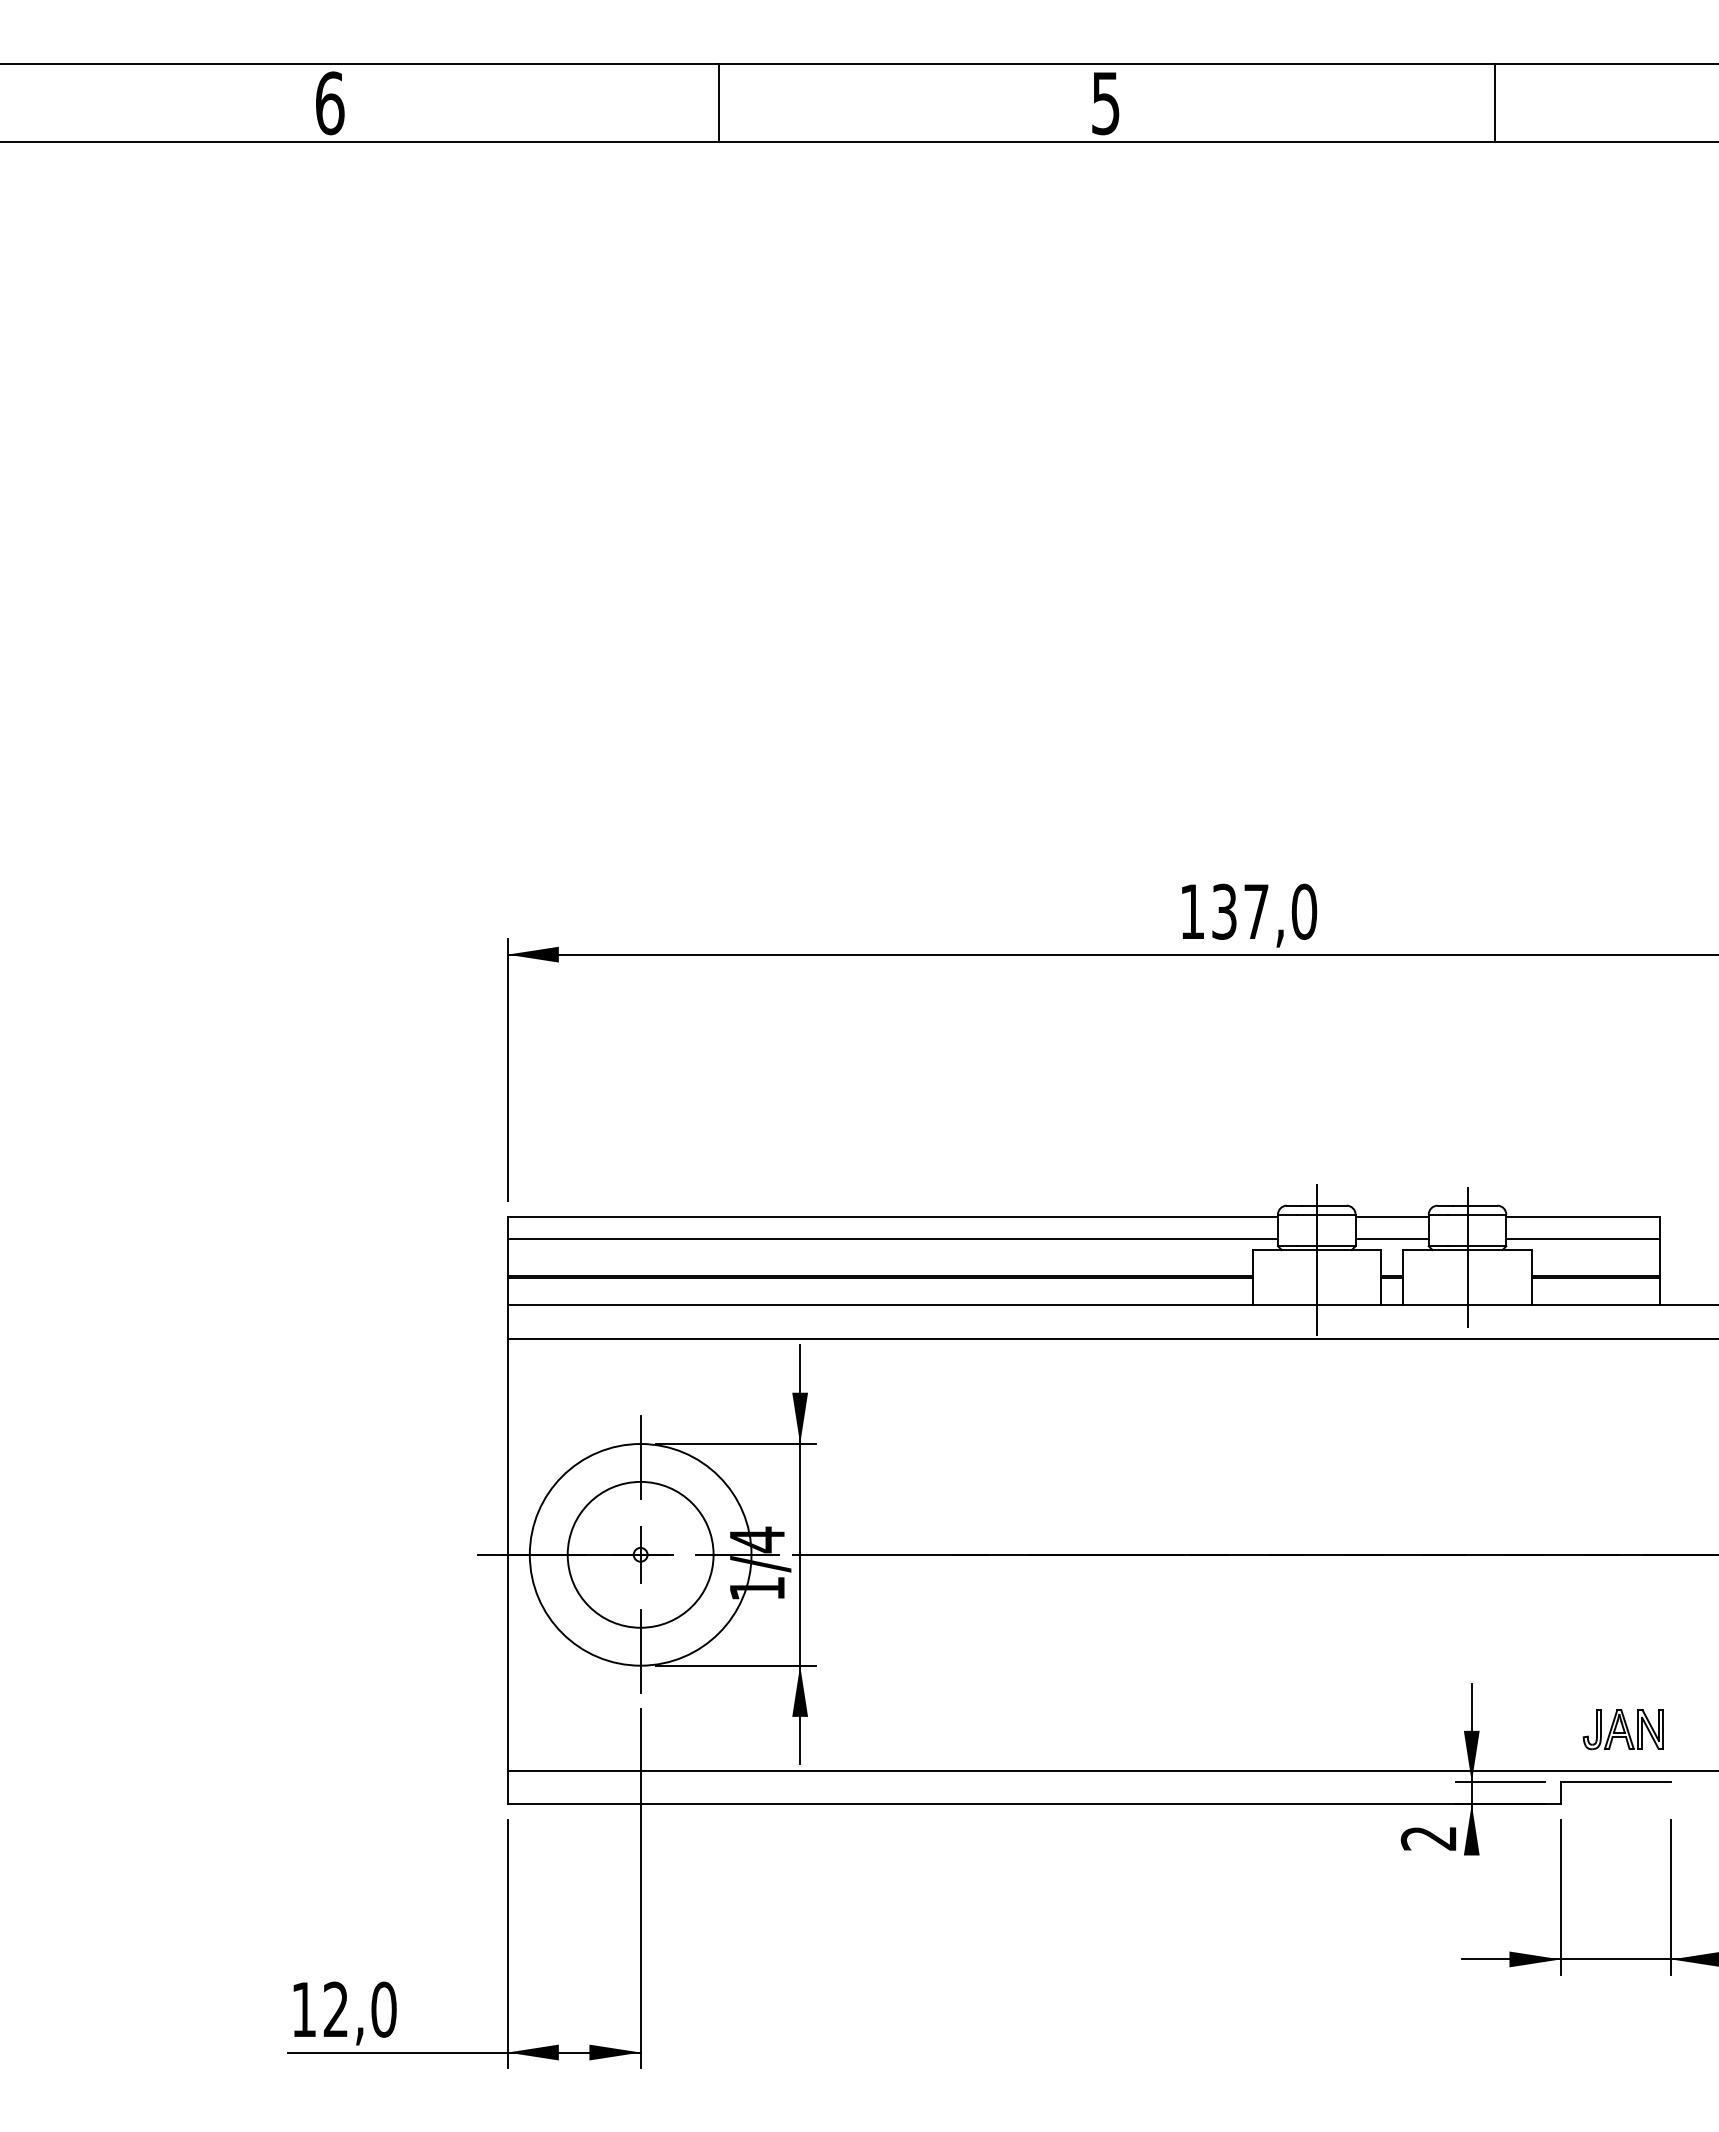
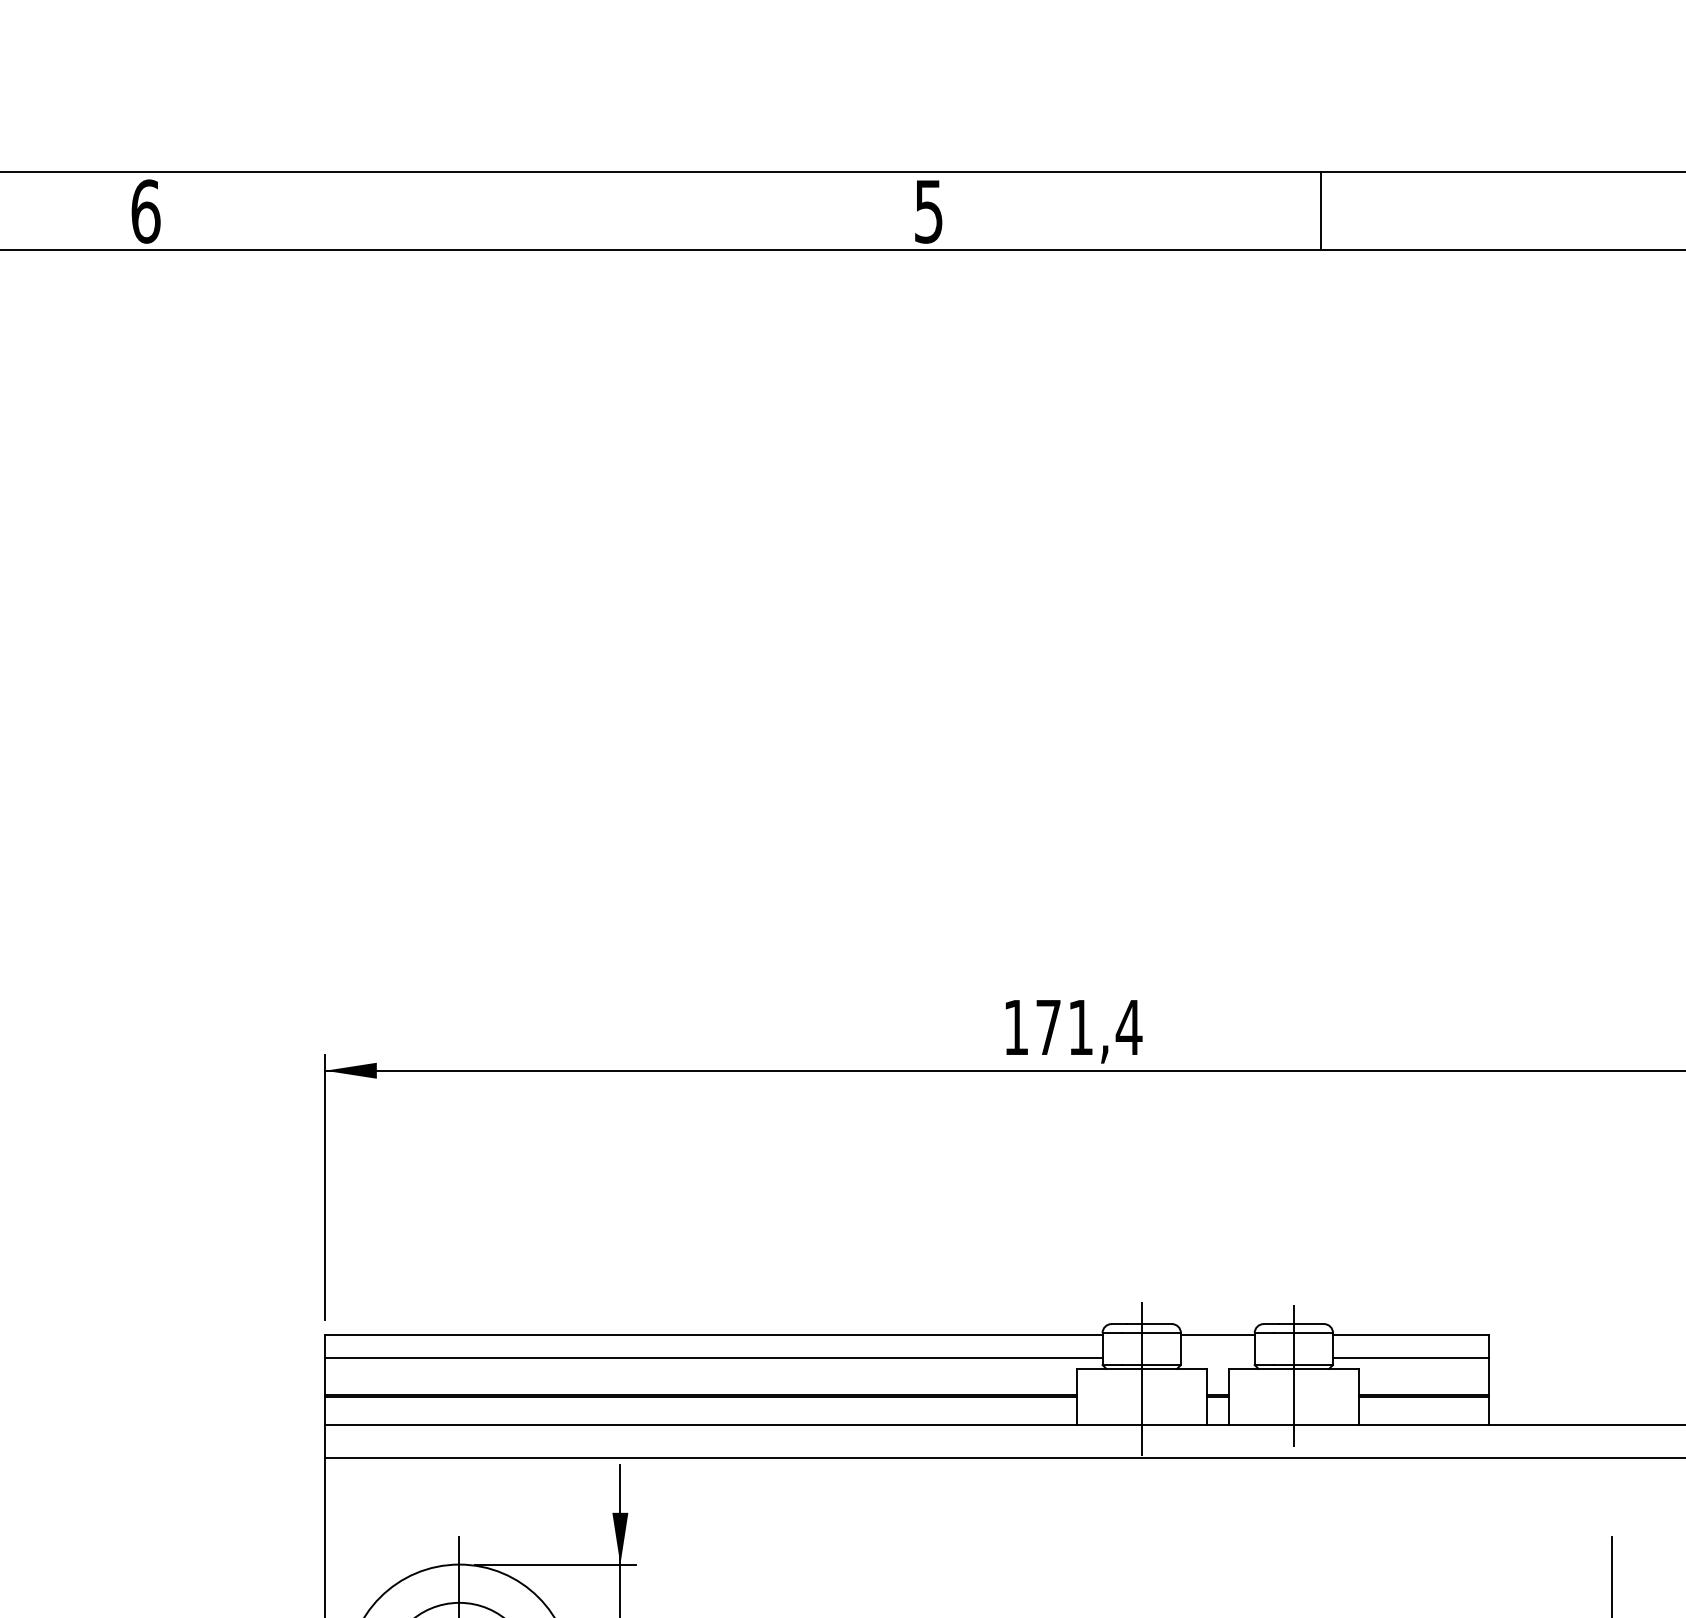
line: (718, 102) -> (537, 210), removed
text: (1264, 911) -> (1088, 1027), 137,0 -> 171,4
line: (1391, 1238) -> (1217, 1357), removed

